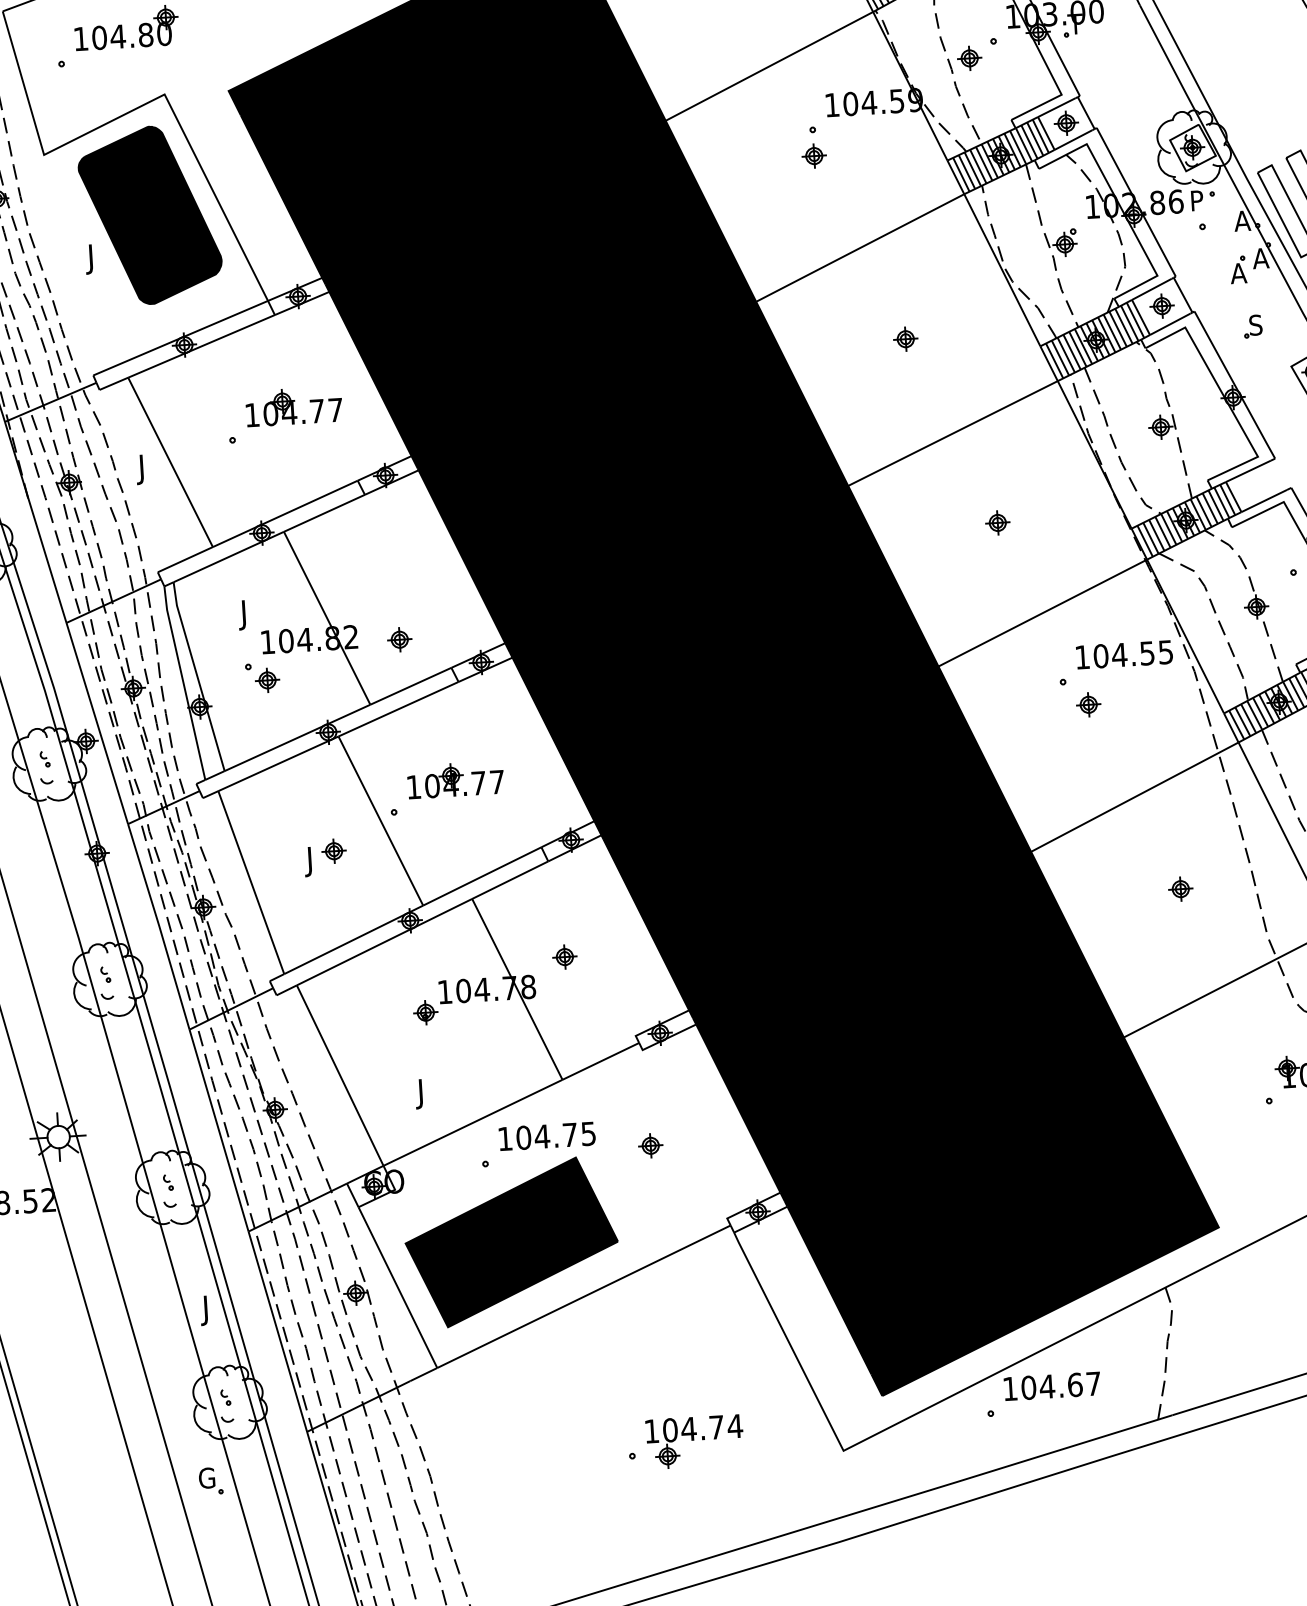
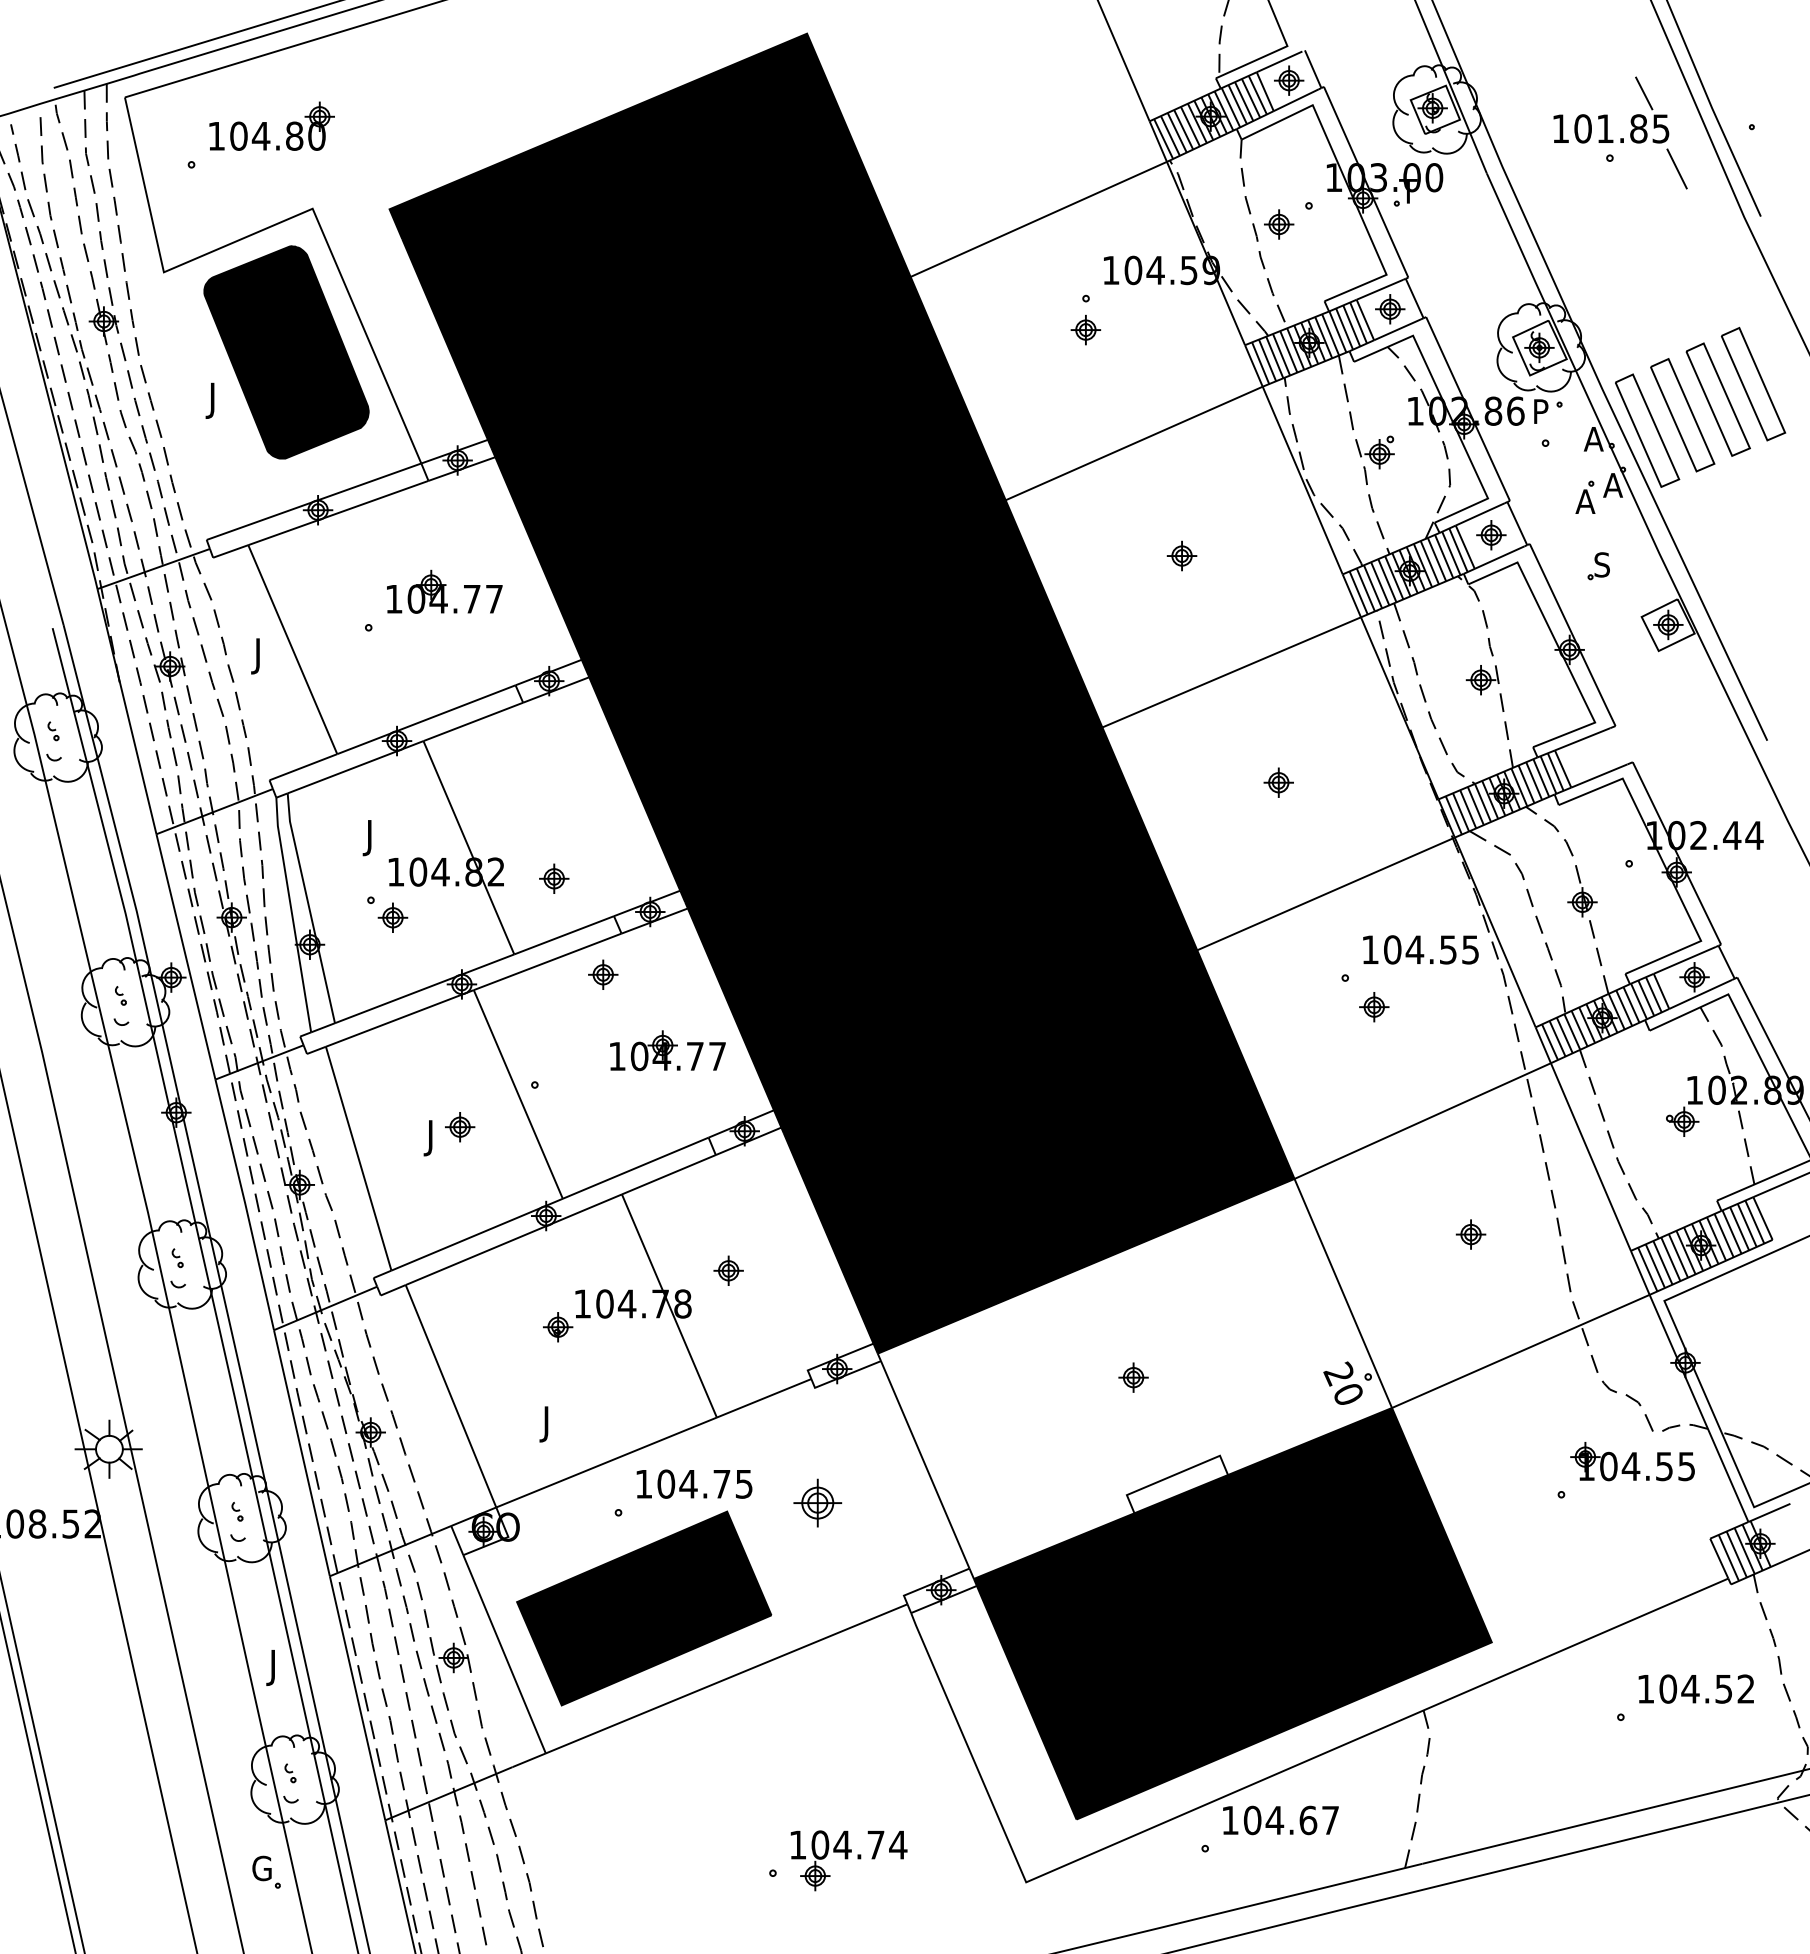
part: (445, 716) -> (603, 974), added
part: (455, 779) -> (667, 1050), moved
fill: (908, 1026) -> (1134, 1378), removed
part: (650, 1145) -> (817, 1502), size x1.6

